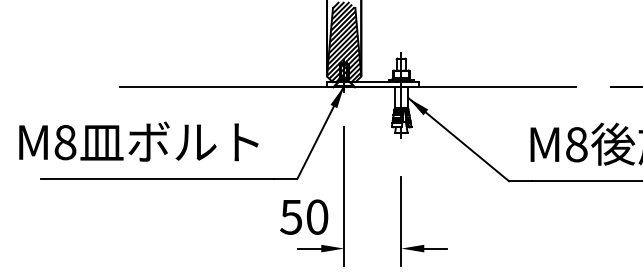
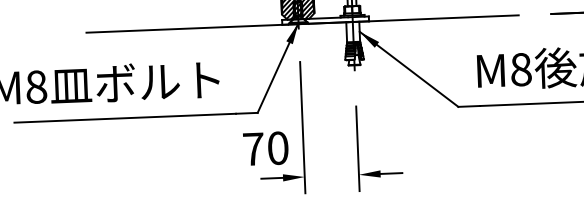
text: (291, 217) -> (253, 149), 50 -> 70

